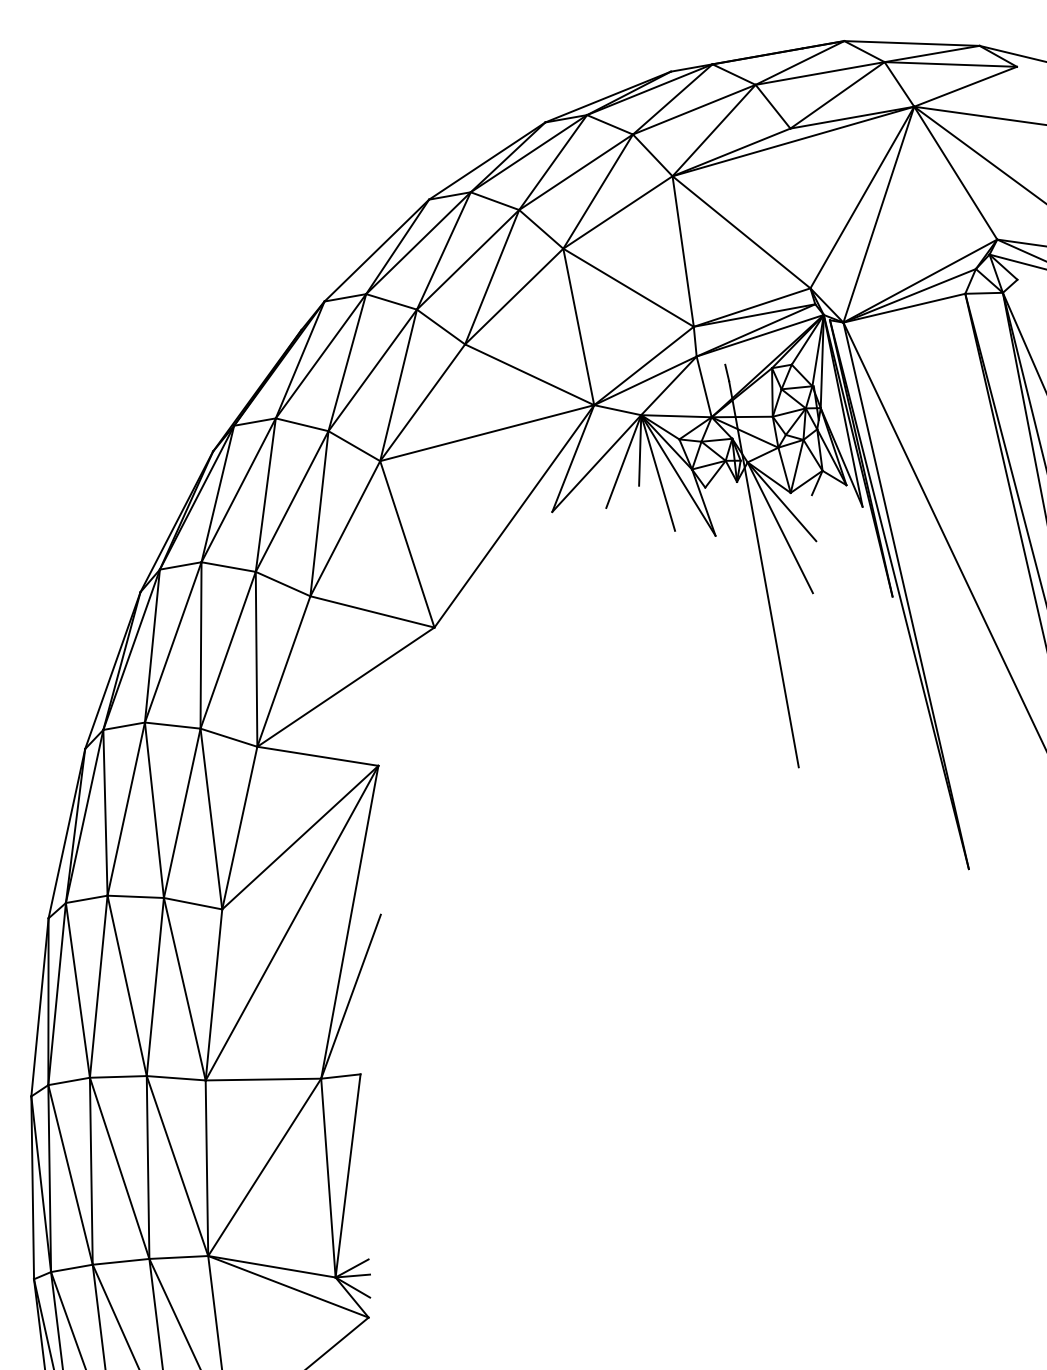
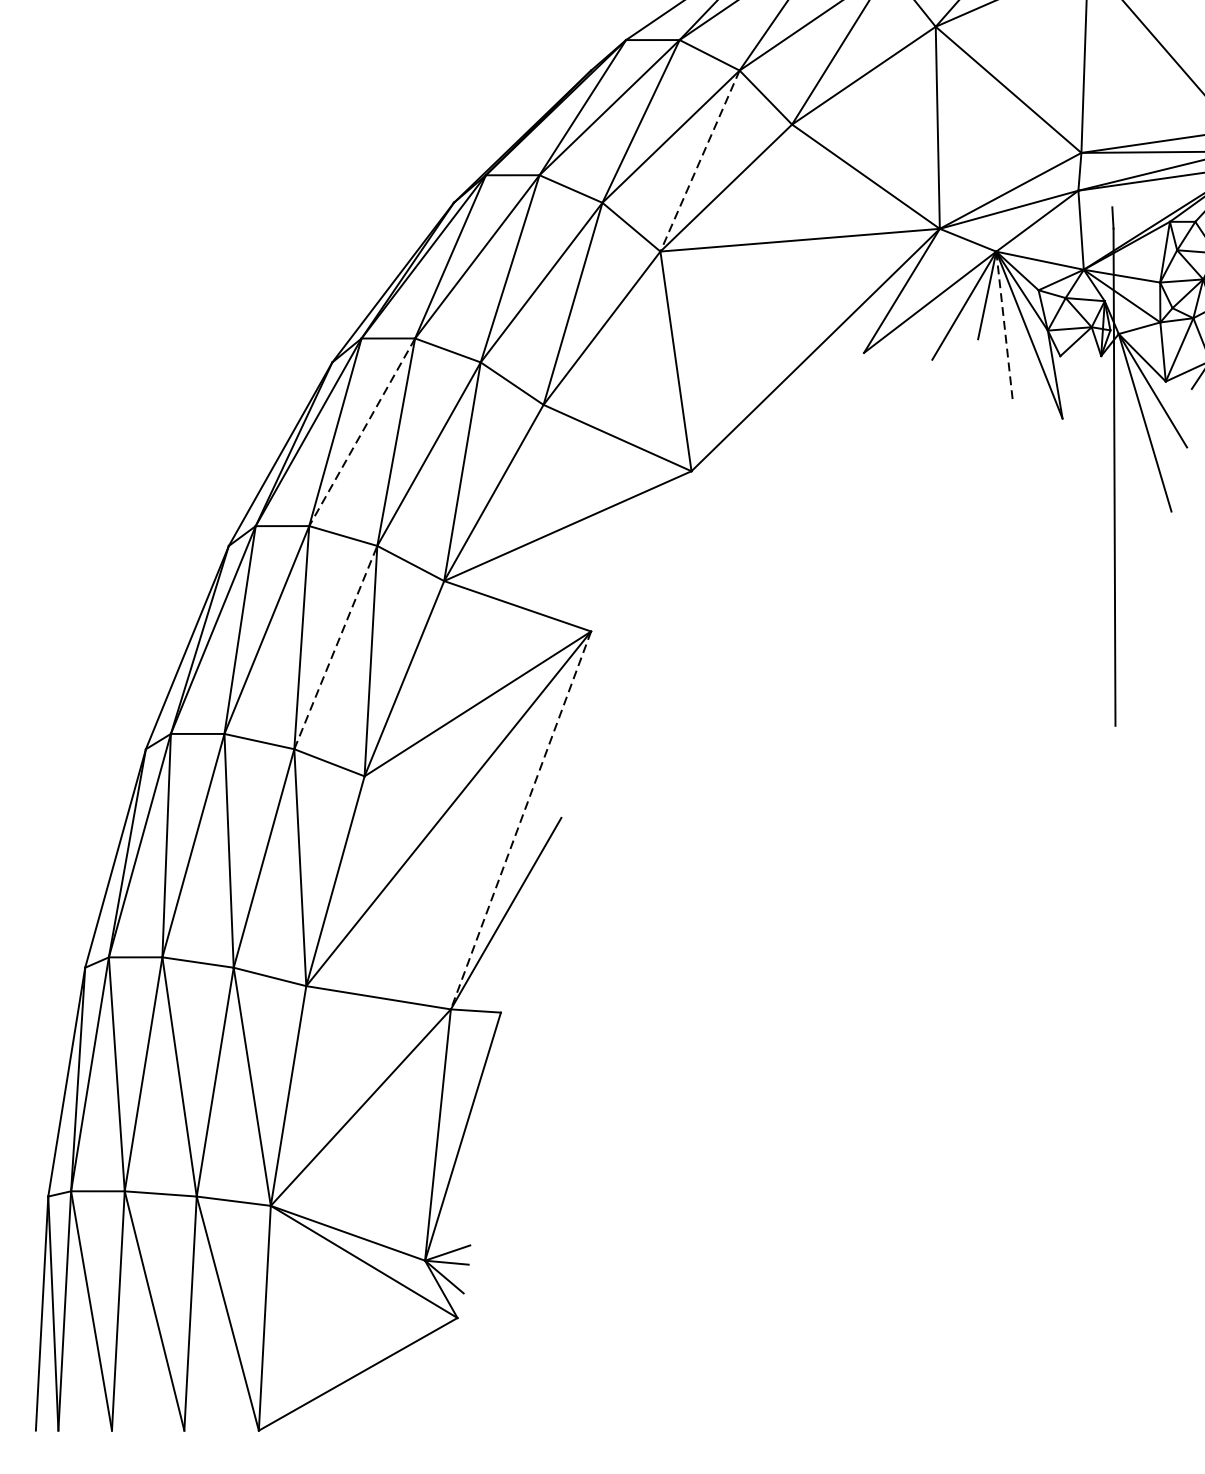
line: (398, 385) -> (699, 161), solid -> dashed
line: (658, 473) -> (1005, 328), solid -> dashed
line: (173, 642) -> (362, 432), solid -> dashed
line: (182, 813) -> (336, 647), solid -> dashed
line: (349, 922) -> (520, 820), solid -> dashed

